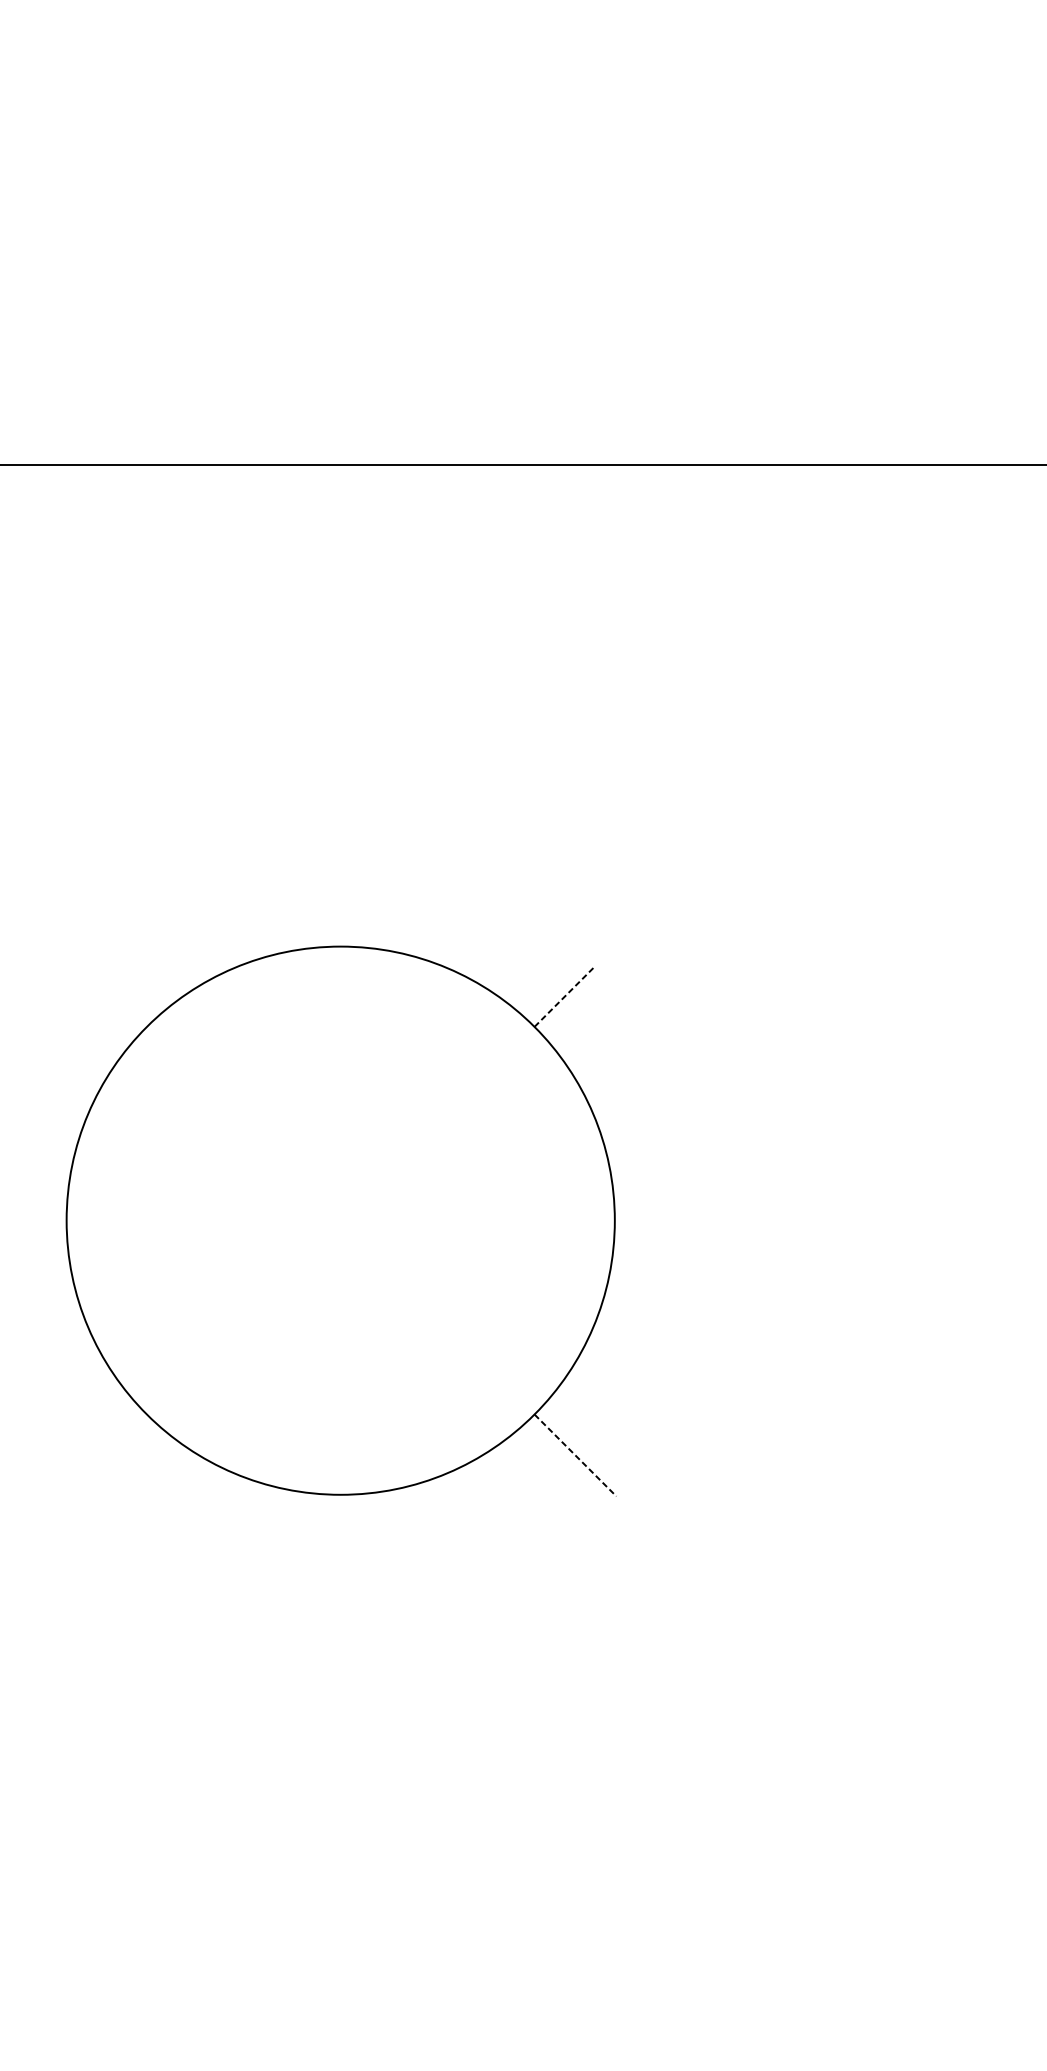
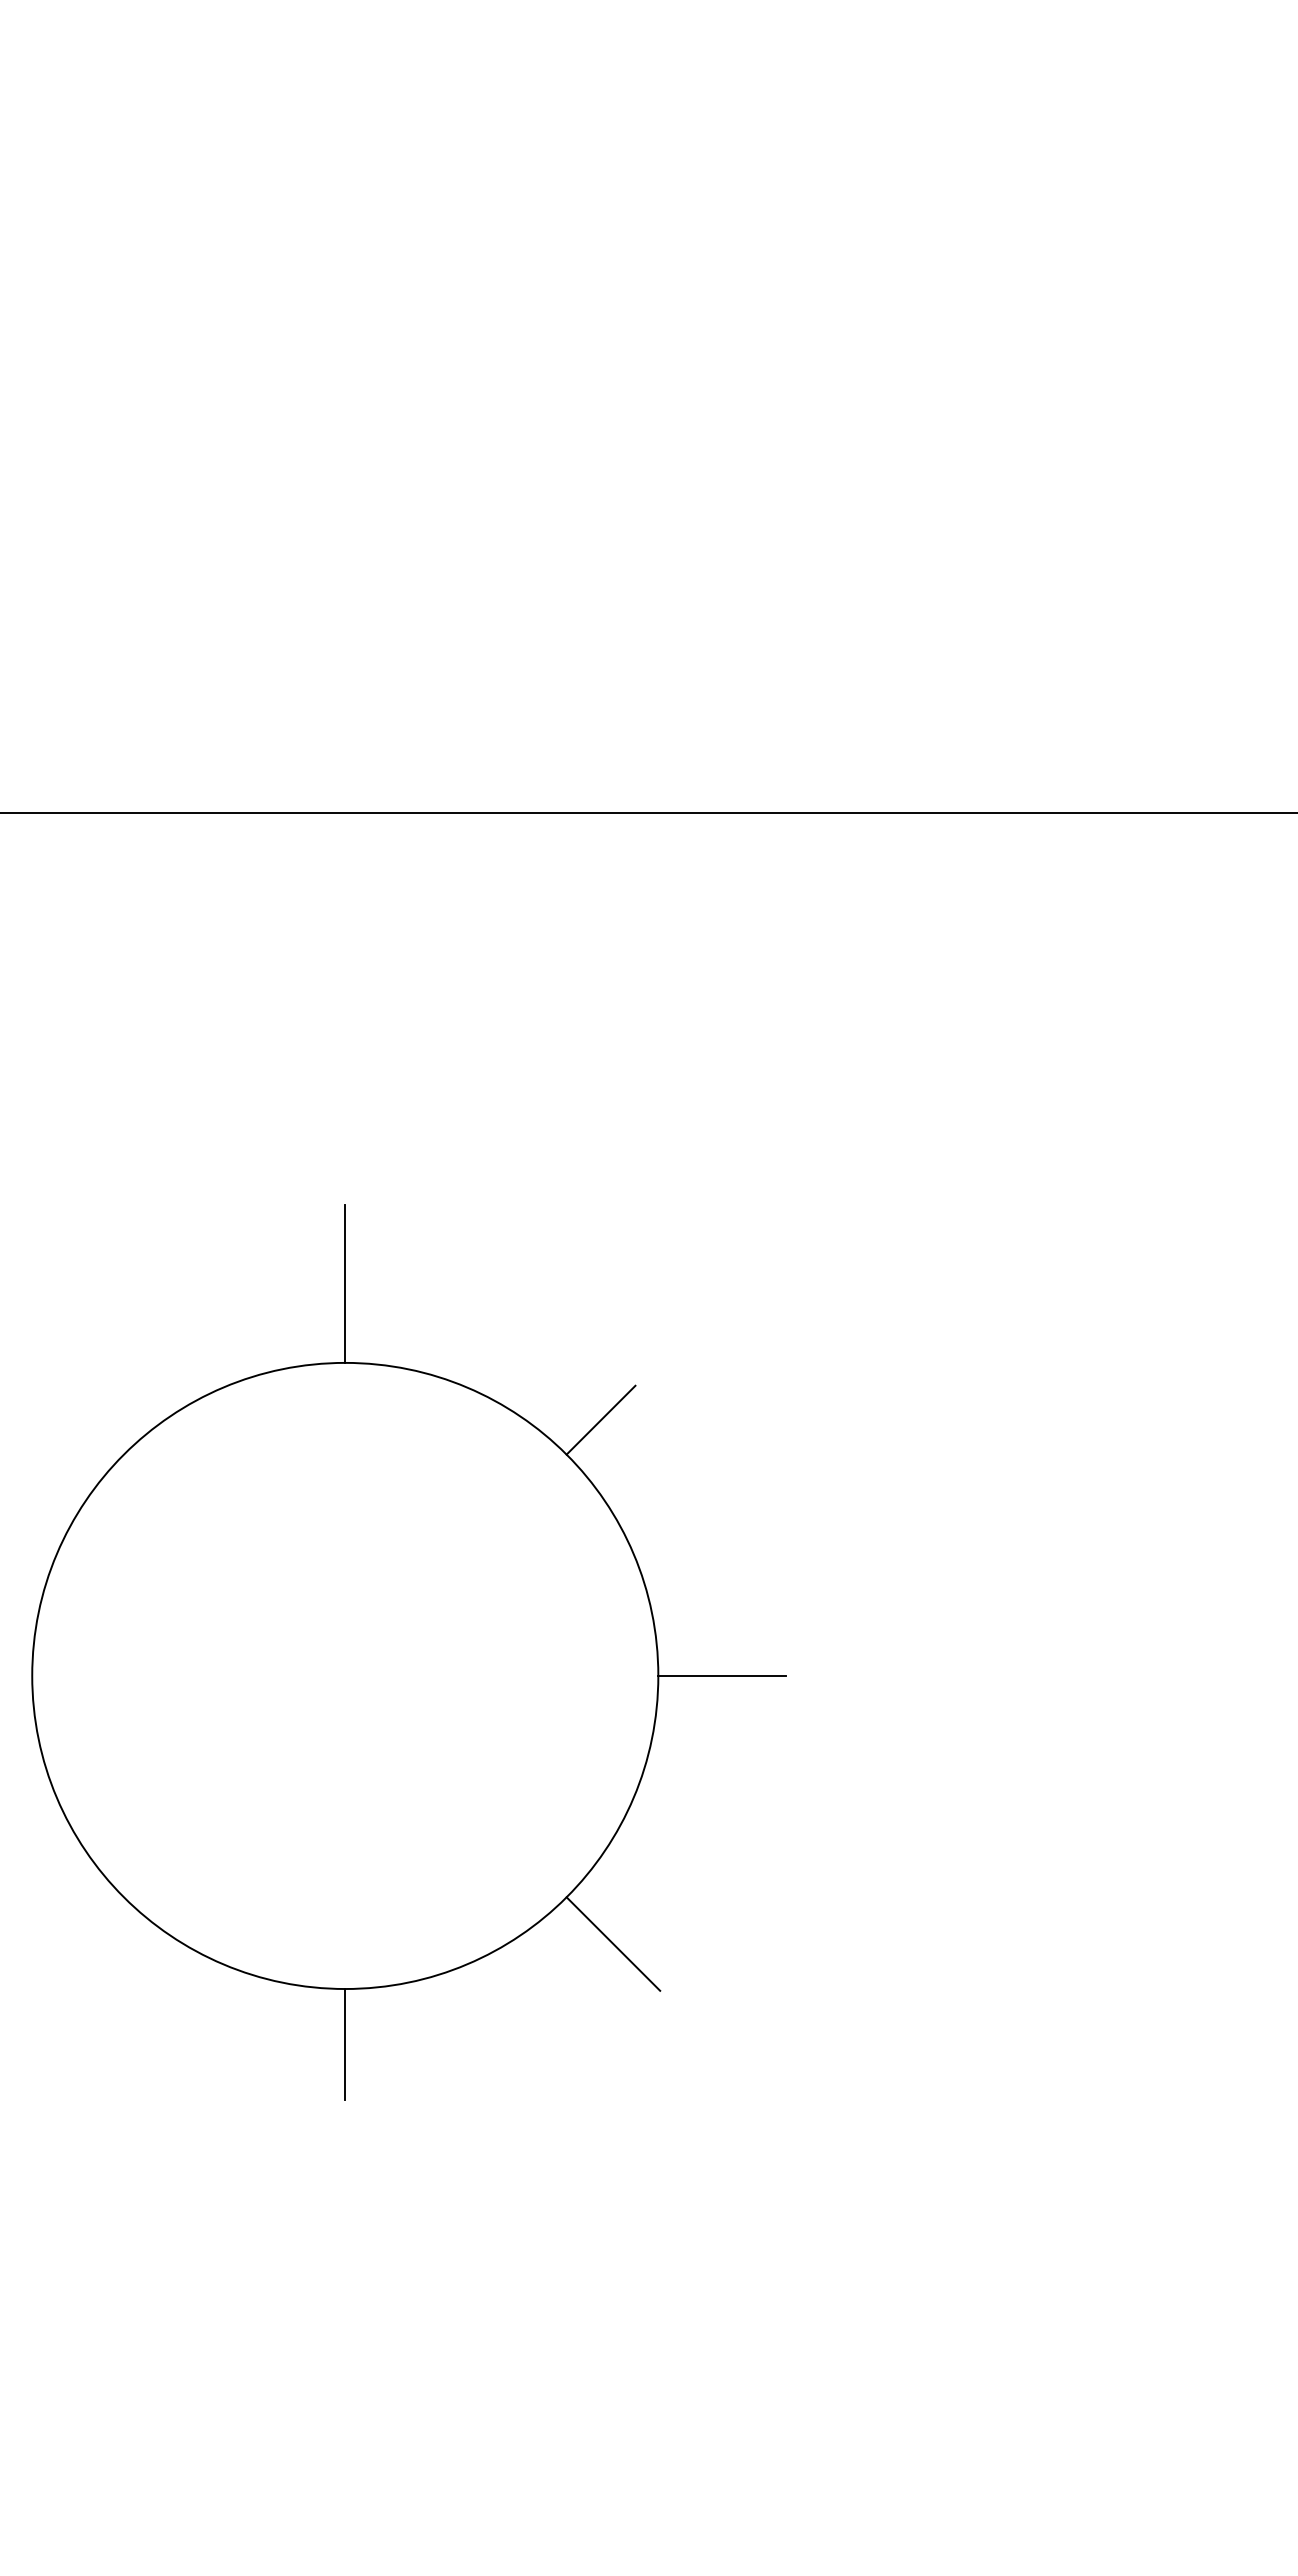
line: (340, 877) -> (345, 1283), added
line: (565, 997) -> (601, 1420), dashed -> solid
line: (670, 1220) -> (721, 1675), added
line: (575, 1455) -> (613, 1944), dashed -> solid
line: (340, 1543) -> (345, 2044), added

